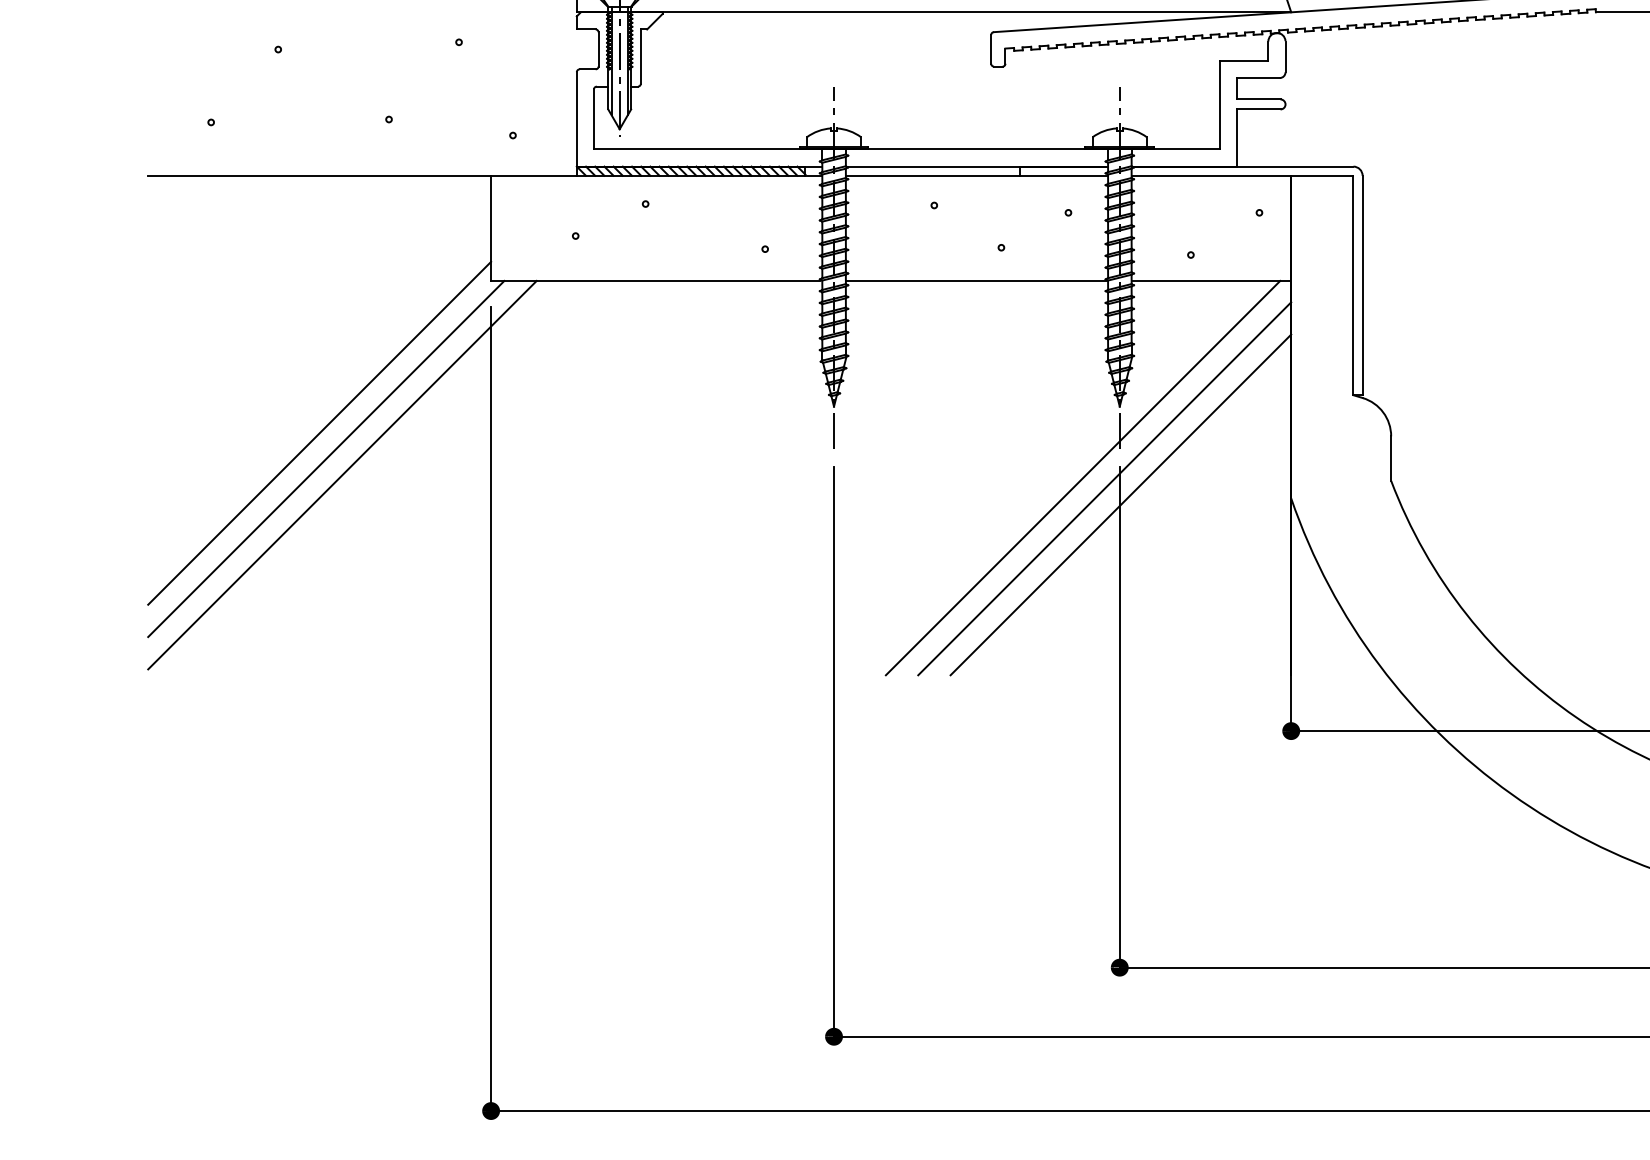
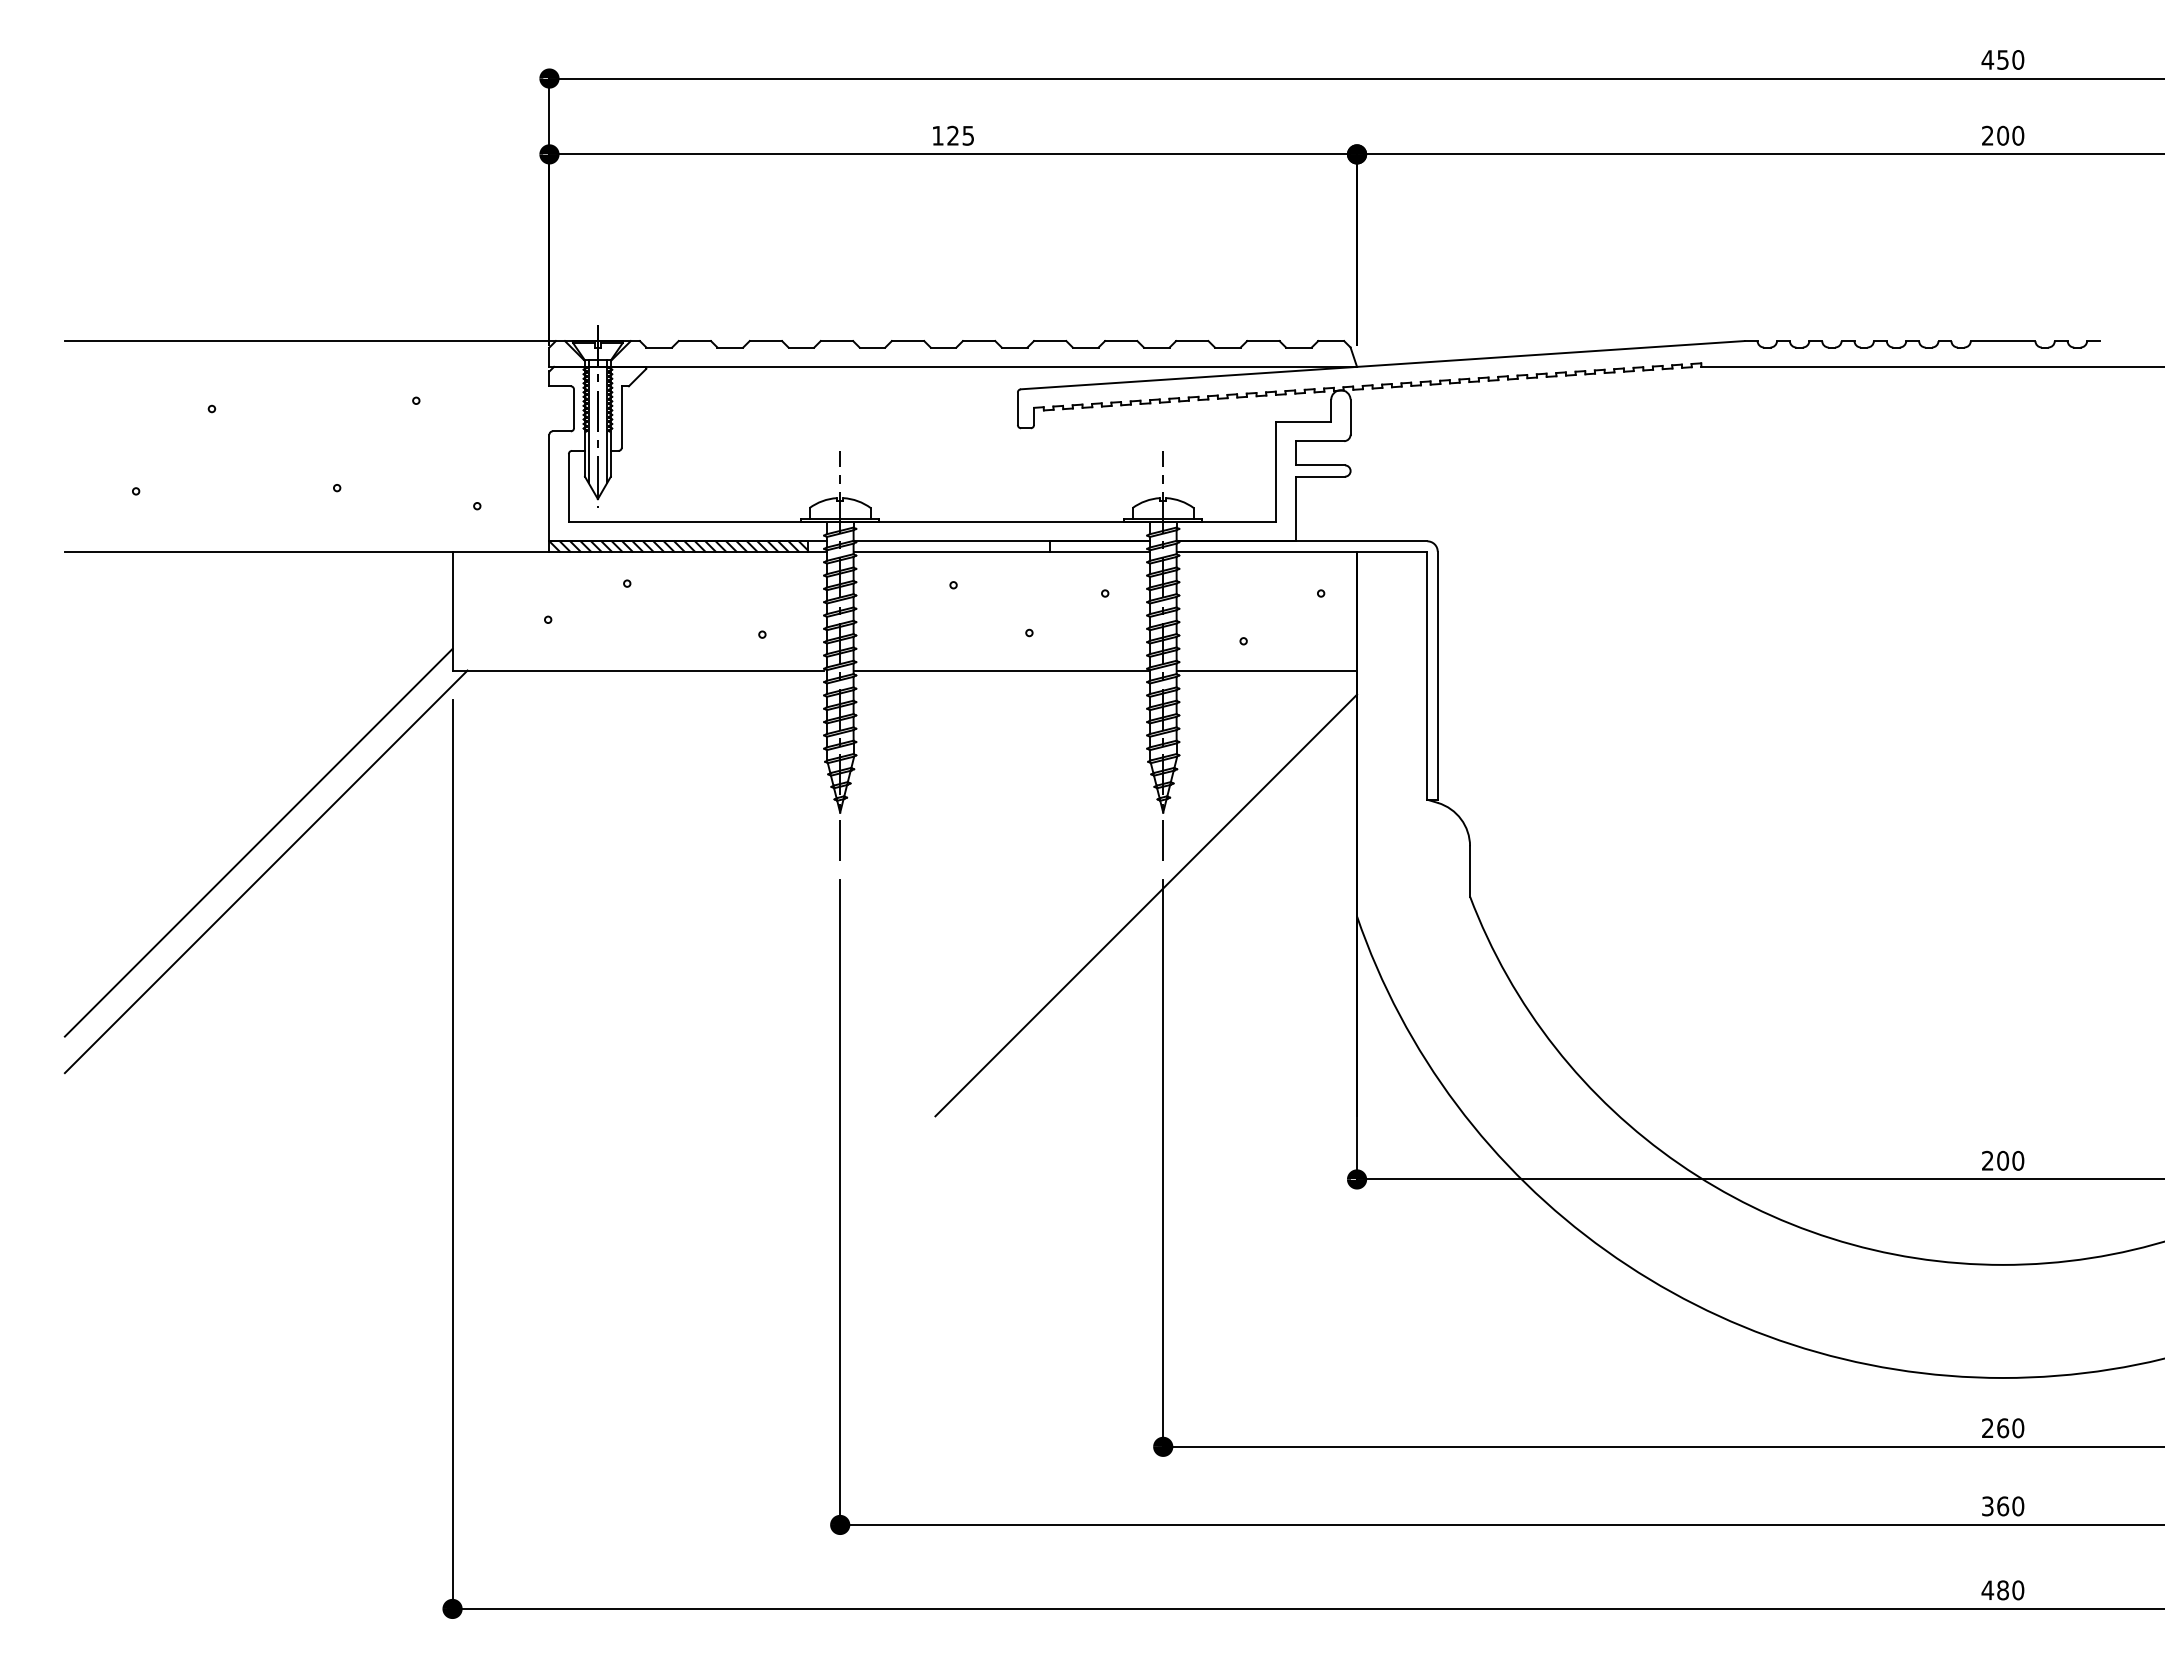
line: (342, 474) -> (284, 889), removed
line: (1082, 478) -> (1121, 893), removed
line: (1120, 504) -> (1164, 923), removed

